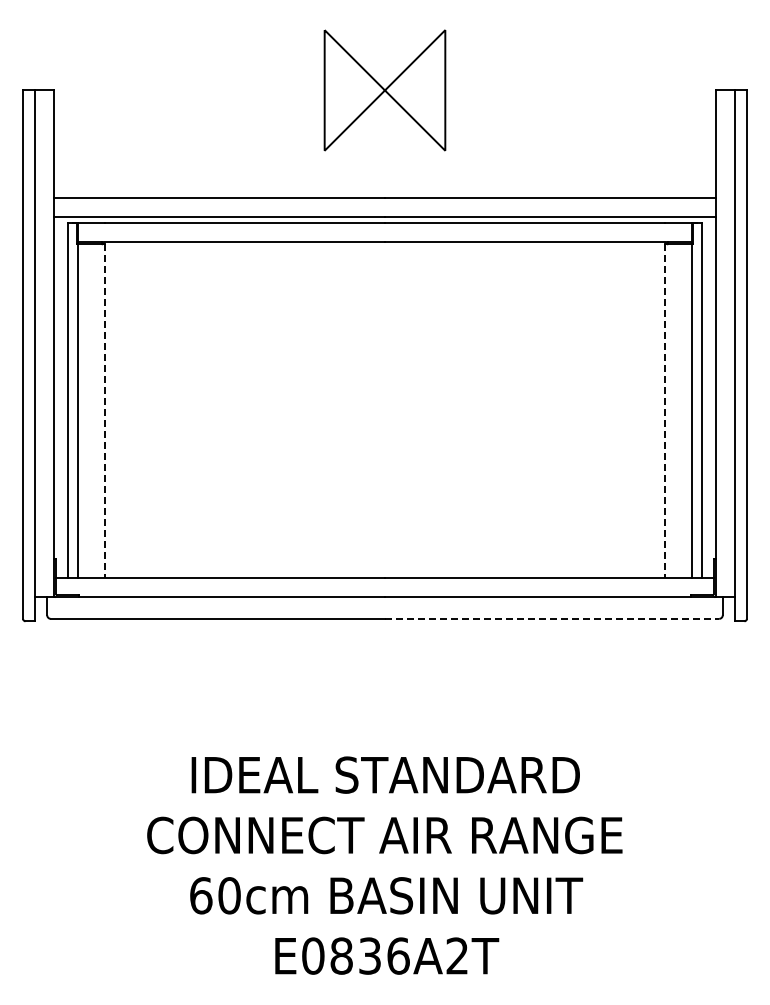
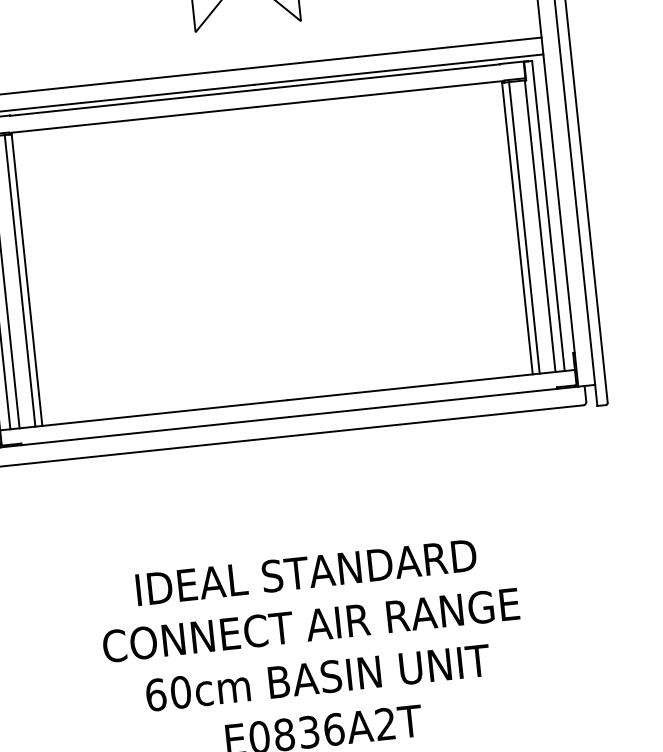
line: (96, 410) -> (19, 280), added
line: (673, 410) -> (524, 227), added
line: (104, 411) -> (27, 280), dashed -> solid
line: (665, 411) -> (517, 228), dashed -> solid
line: (552, 618) -> (437, 420), dashed -> solid

